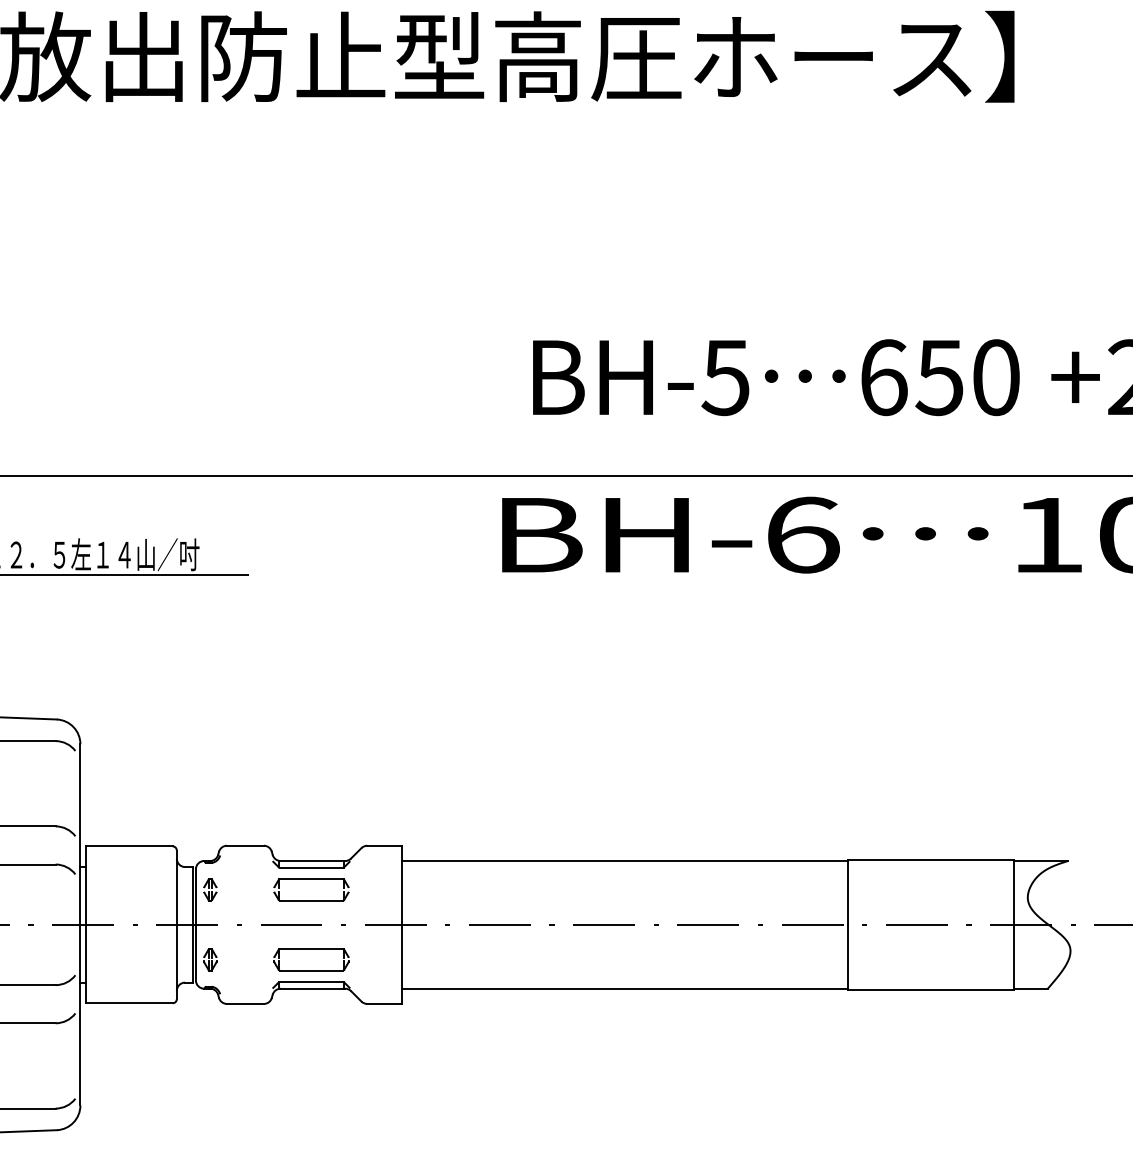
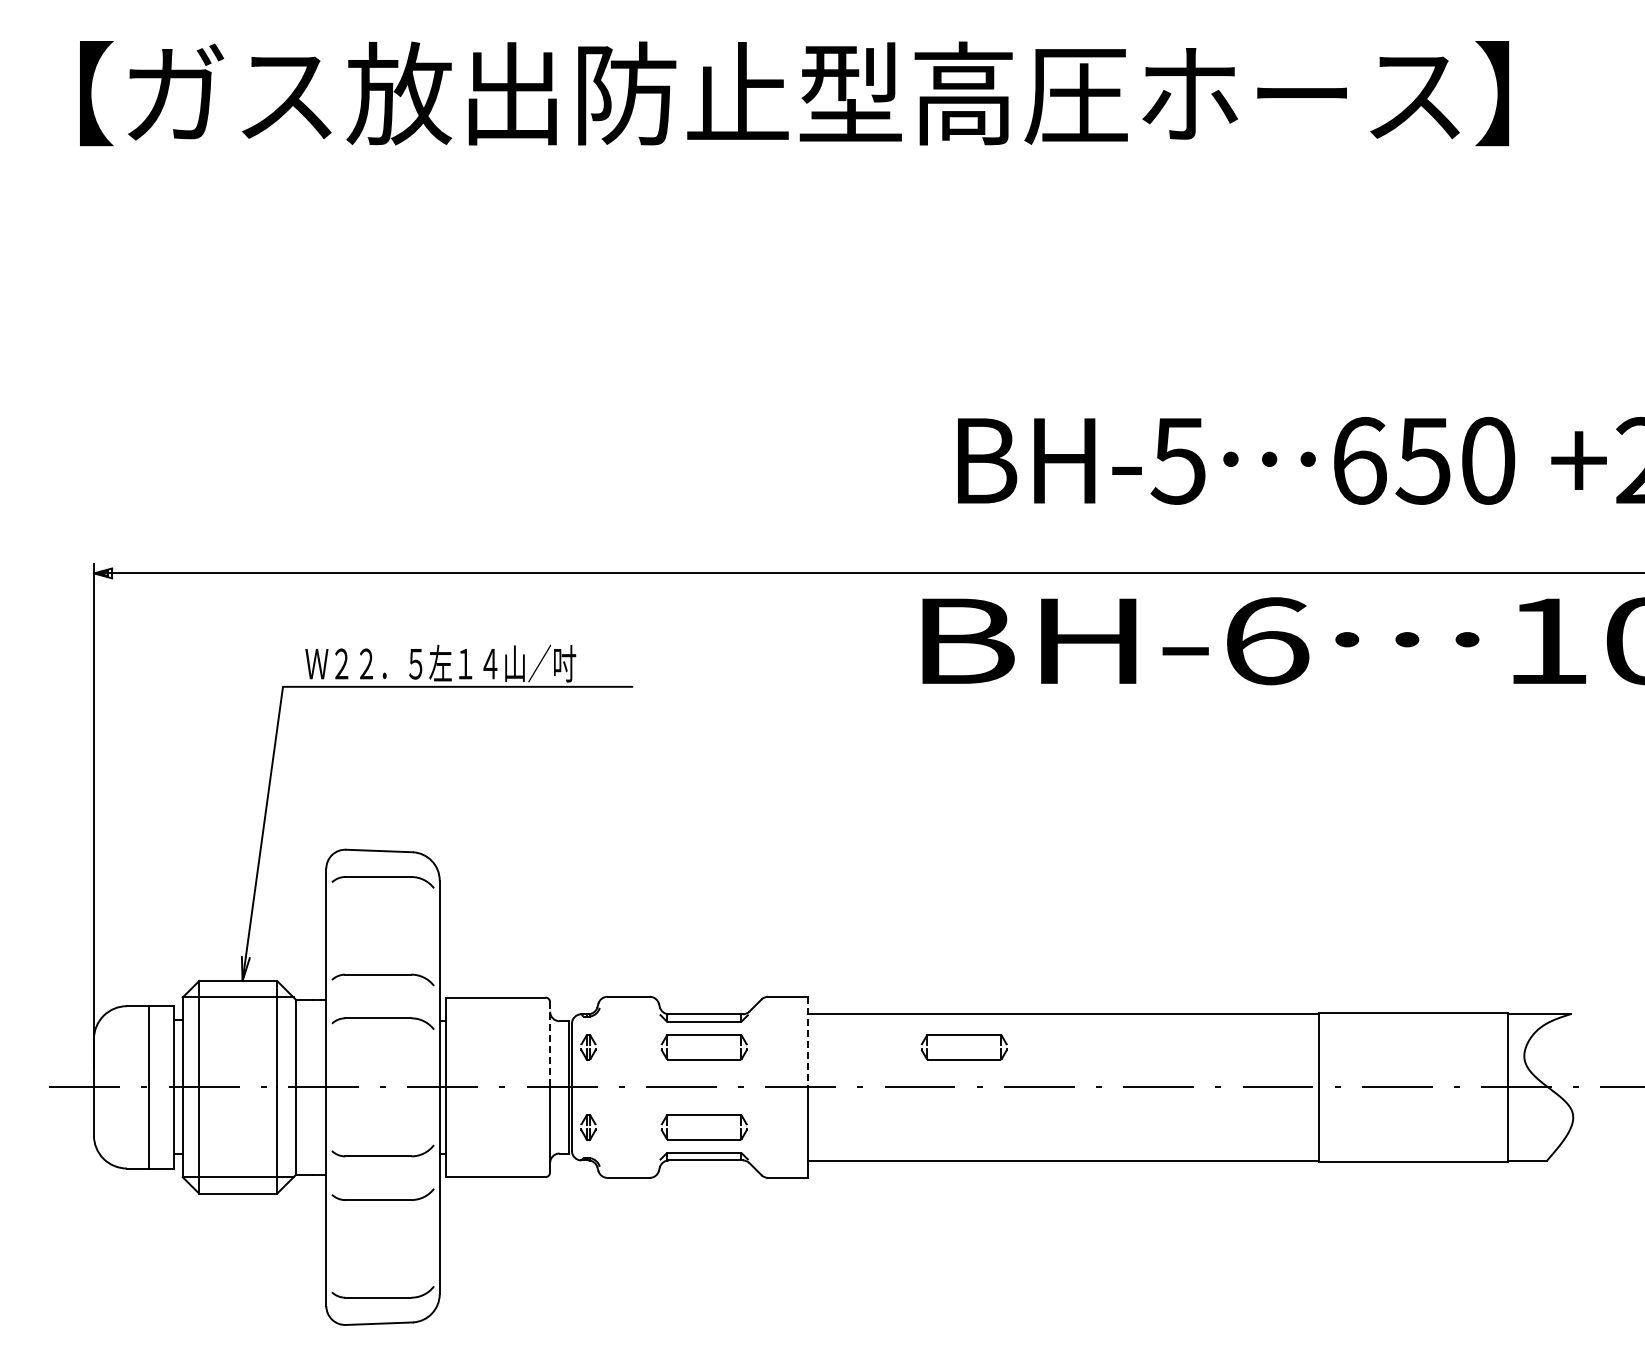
part: (537, 879) -> (963, 1035), added
line: (402, 885) -> (808, 1042), solid -> dashed
line: (177, 888) -> (550, 1045), solid -> dashed

